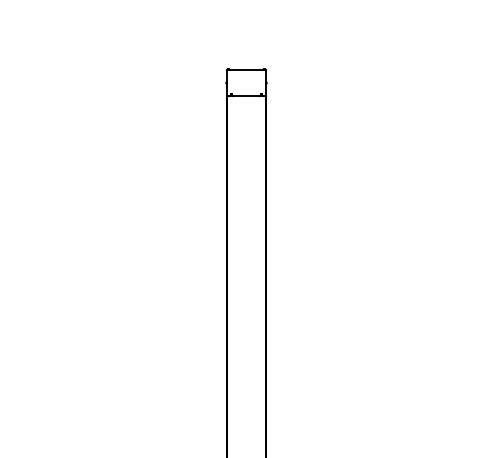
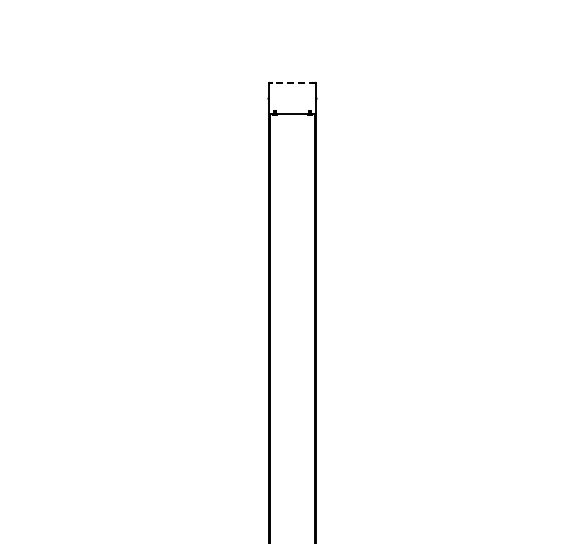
line: (246, 70) -> (292, 83), solid -> dashed

